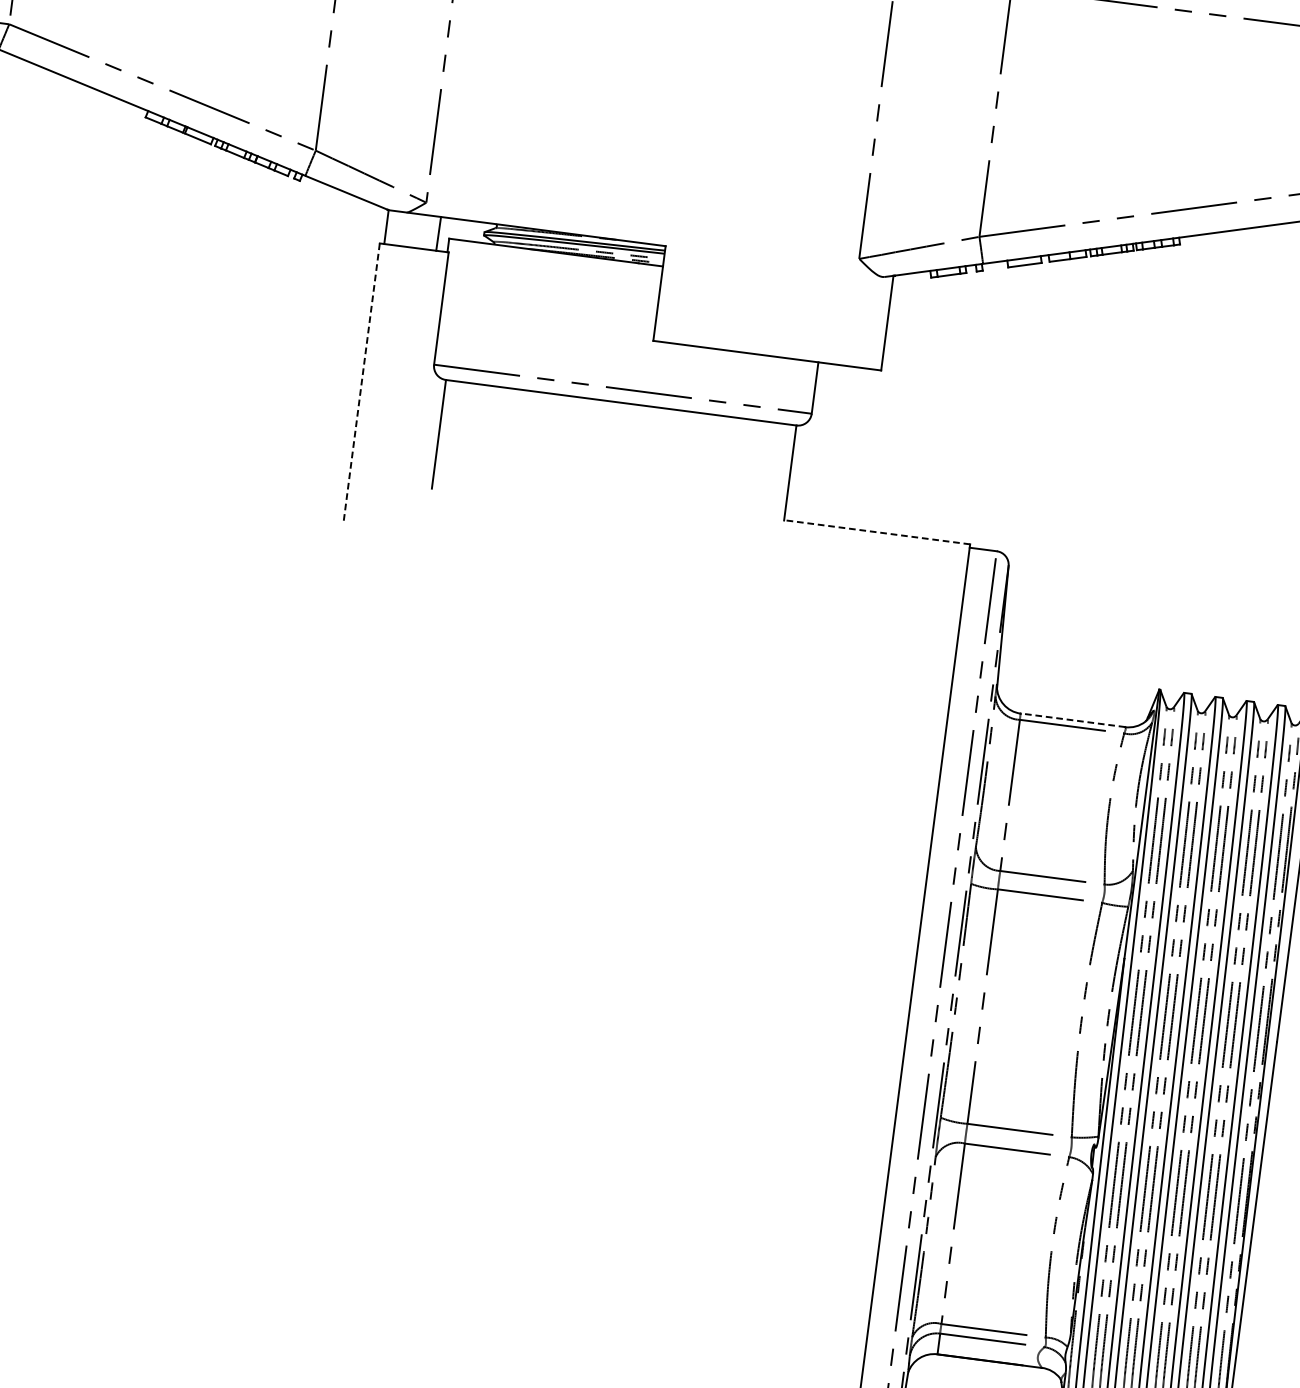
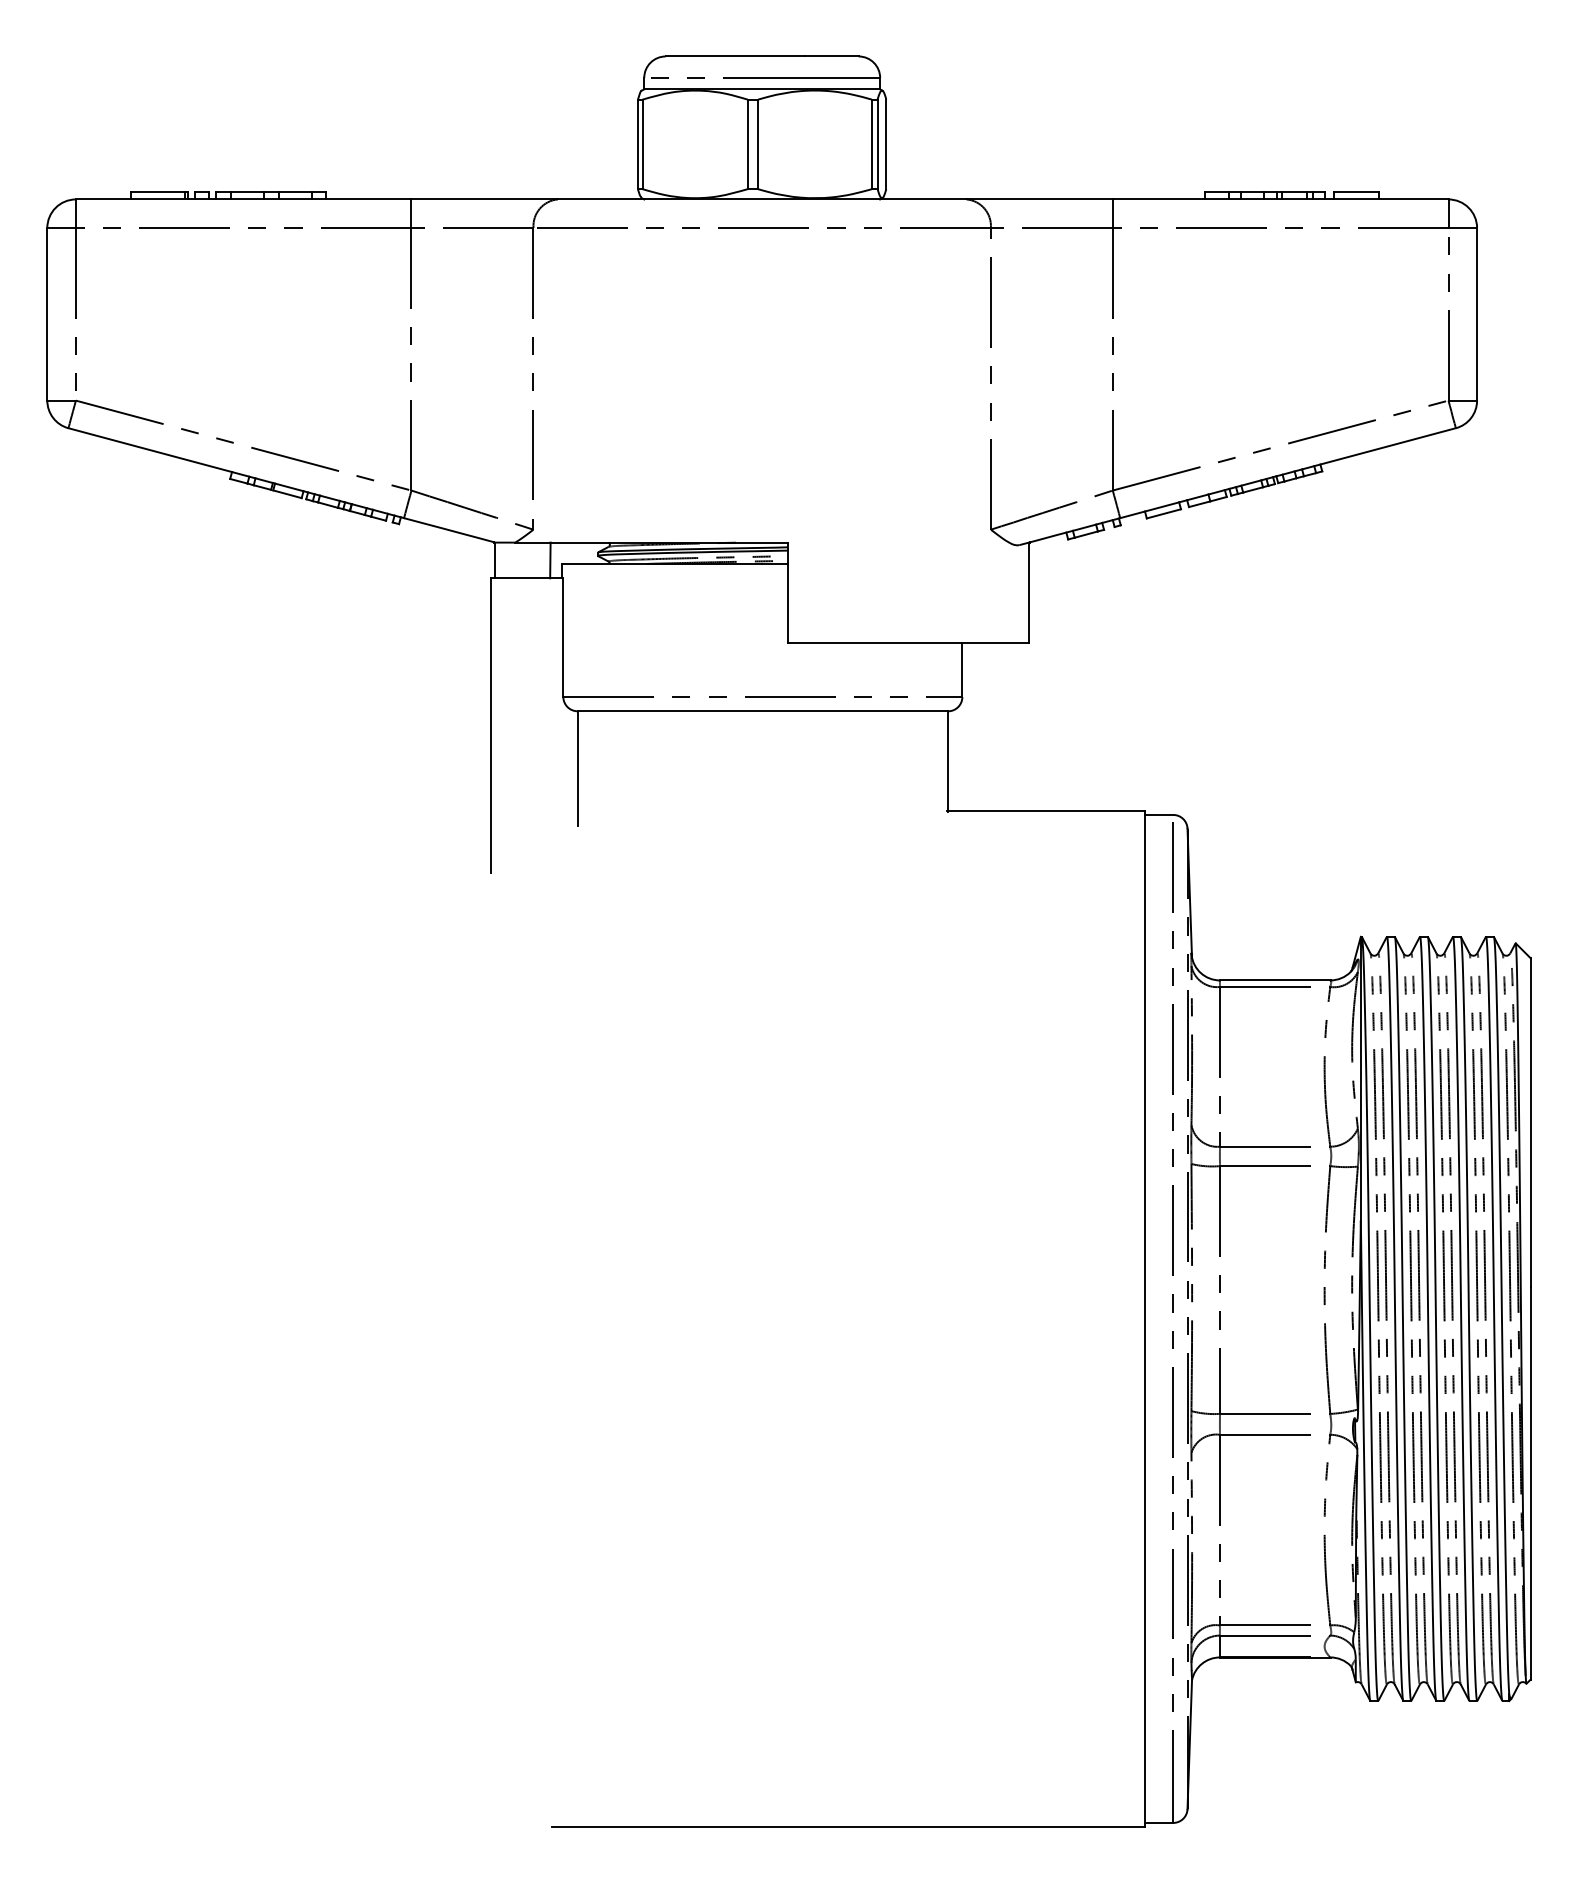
line: (361, 382) -> (490, 725), dashed -> solid
line: (876, 532) -> (1045, 811), dashed -> solid
line: (1072, 720) -> (1274, 980), dashed -> solid

